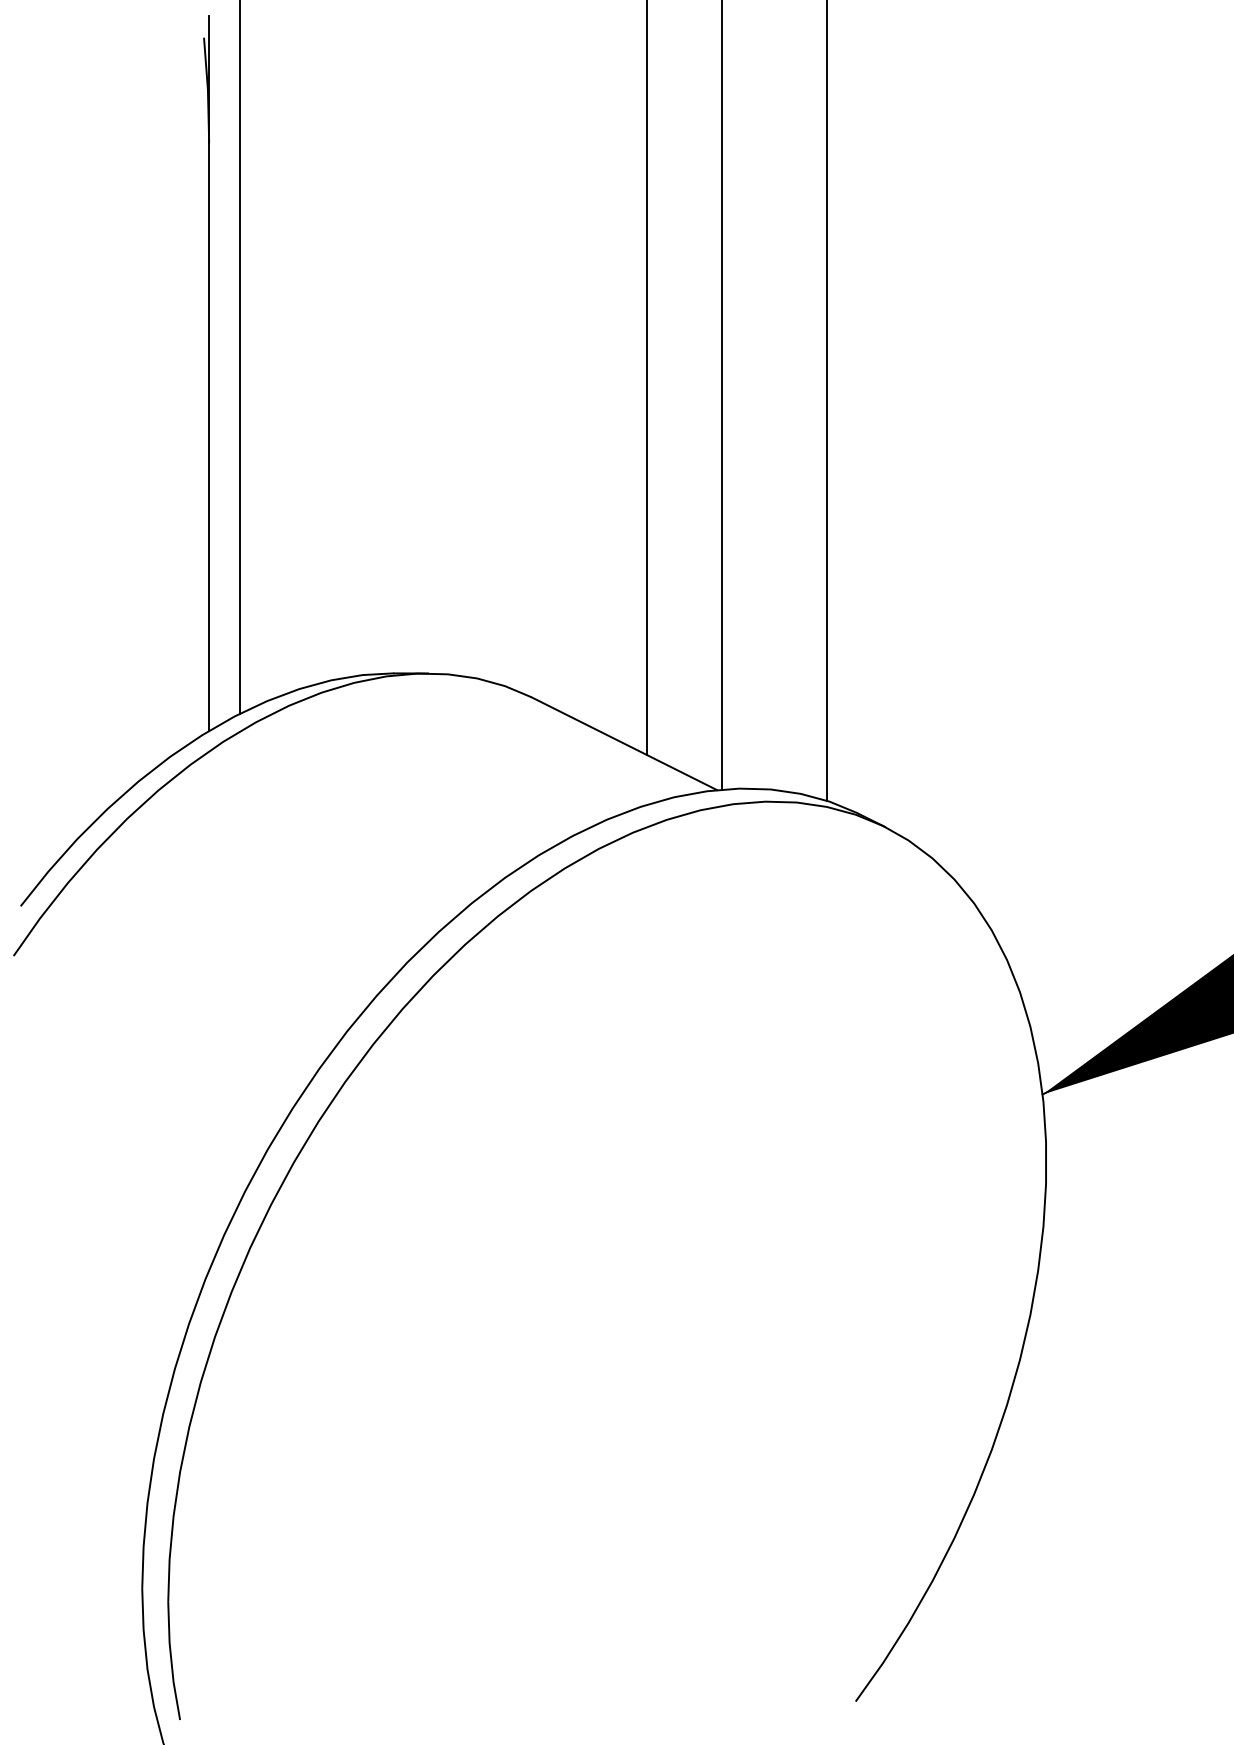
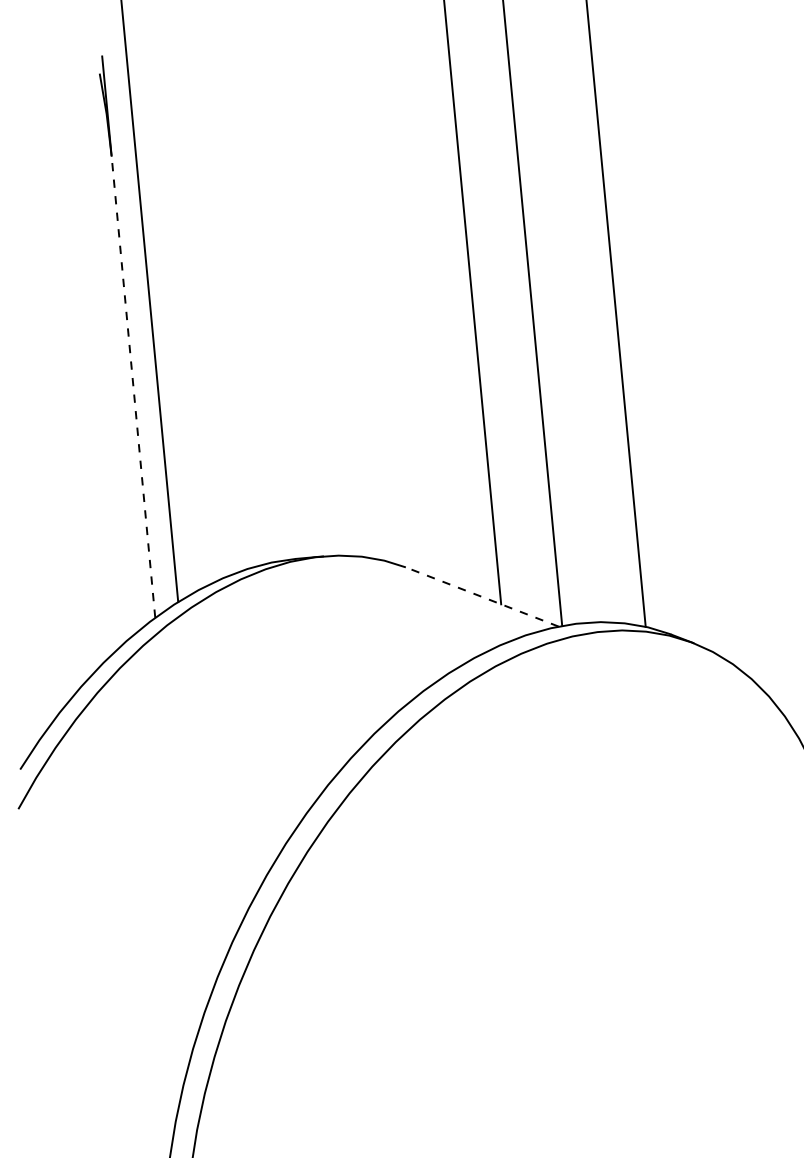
line: (209, 436) -> (133, 386), solid -> dashed
line: (624, 743) -> (482, 596), solid -> dashed

